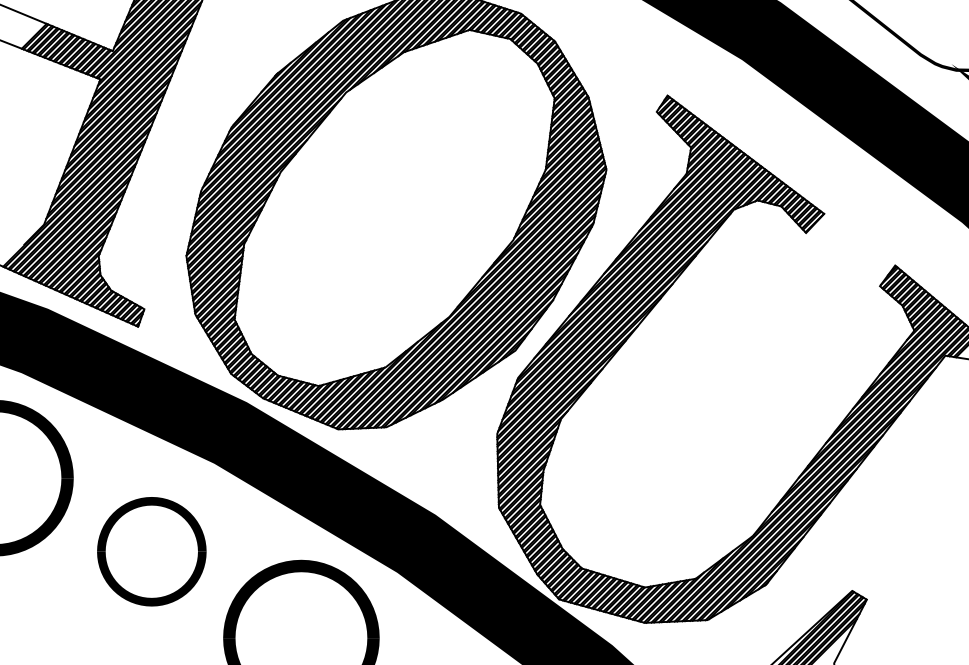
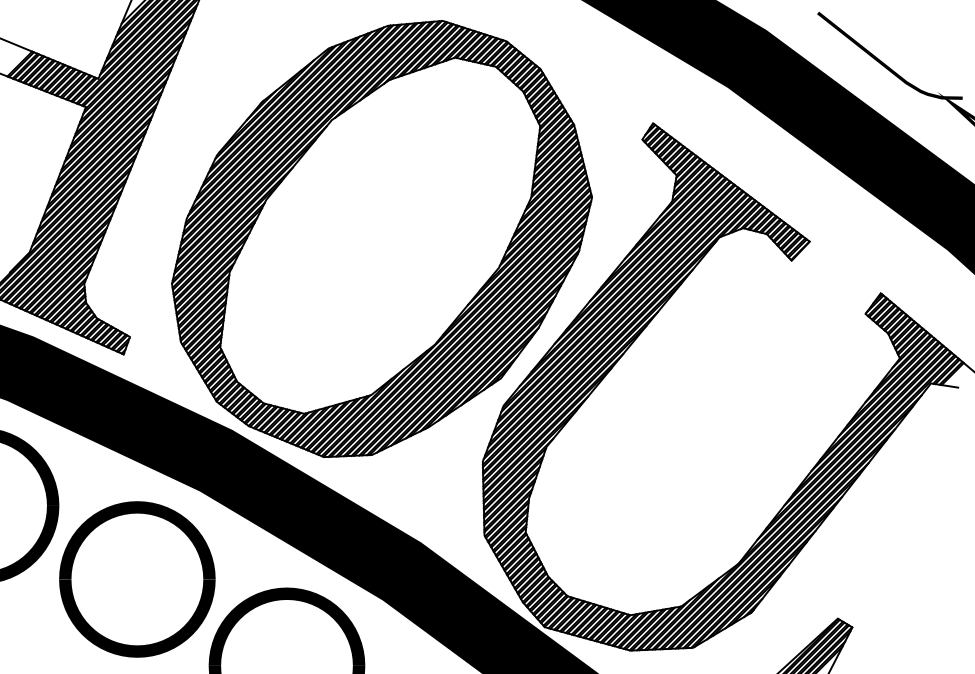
part: (151, 551) -> (137, 579), size x1.43

